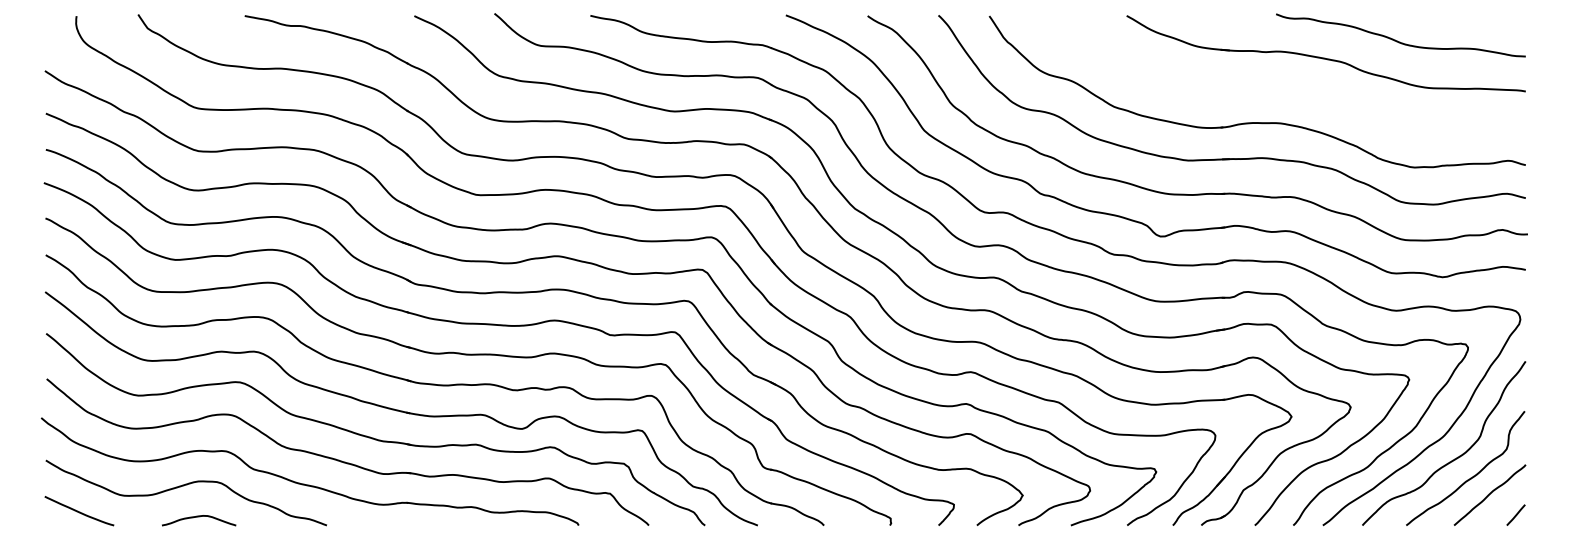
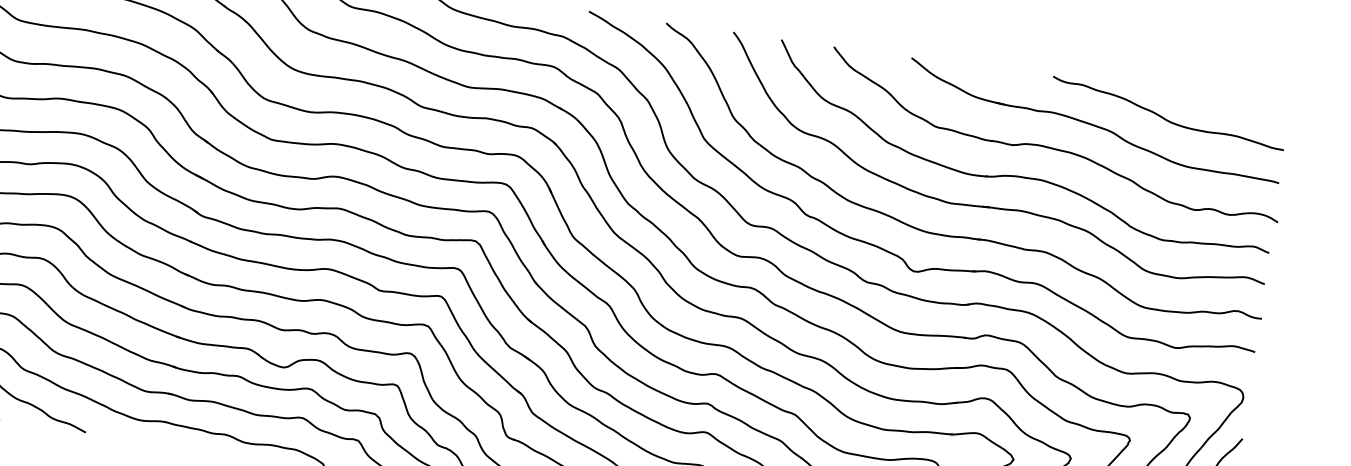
part: (1284, 87) -> (1051, 147), added

